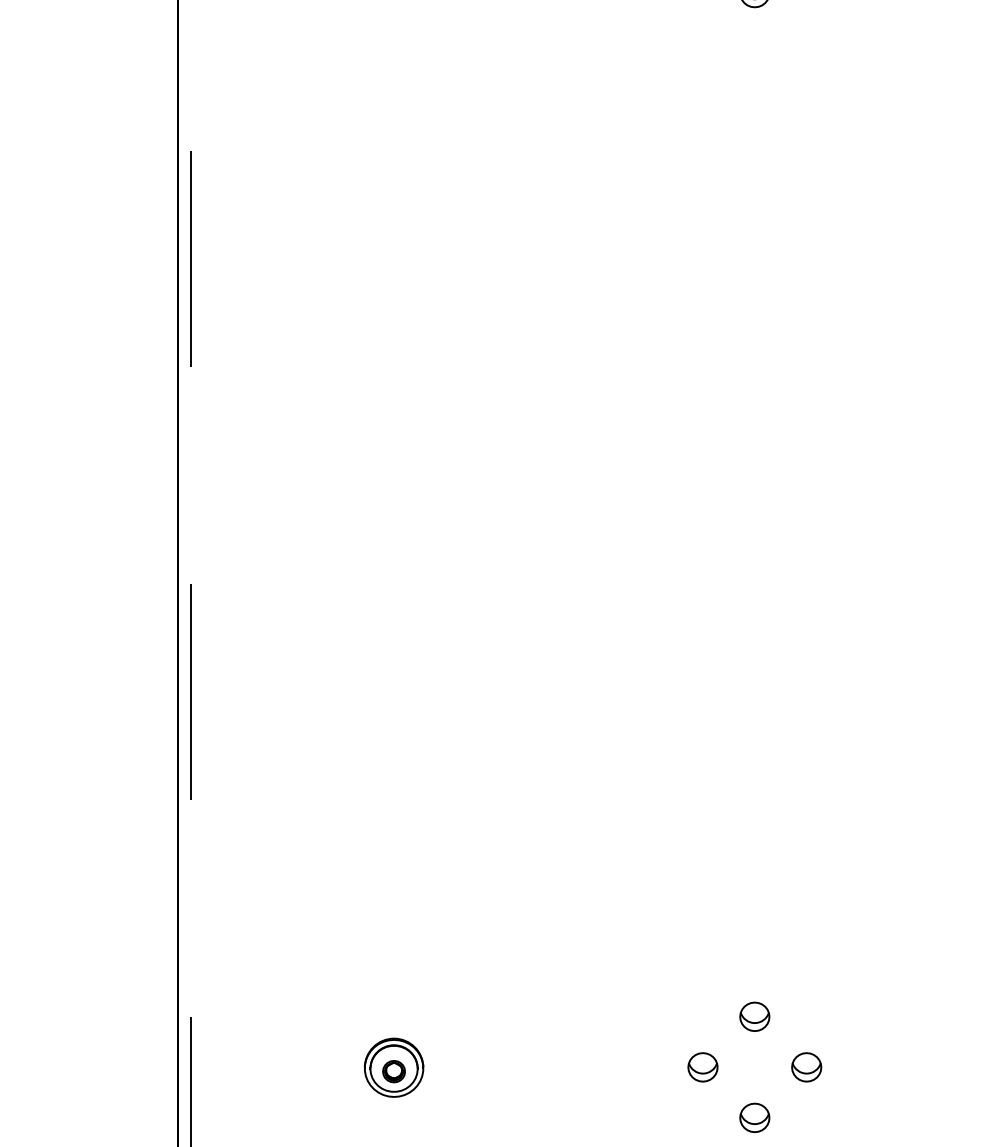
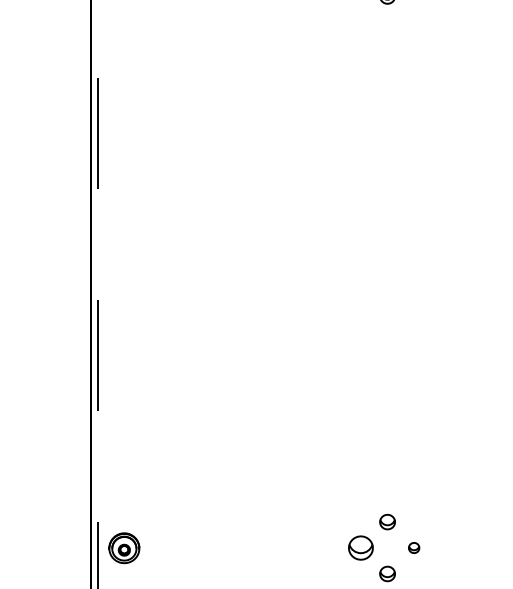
part: (702, 1066) -> (360, 547), size x1.6
part: (805, 1066) -> (413, 547), size x0.7
part: (394, 1068) -> (124, 548), moved

